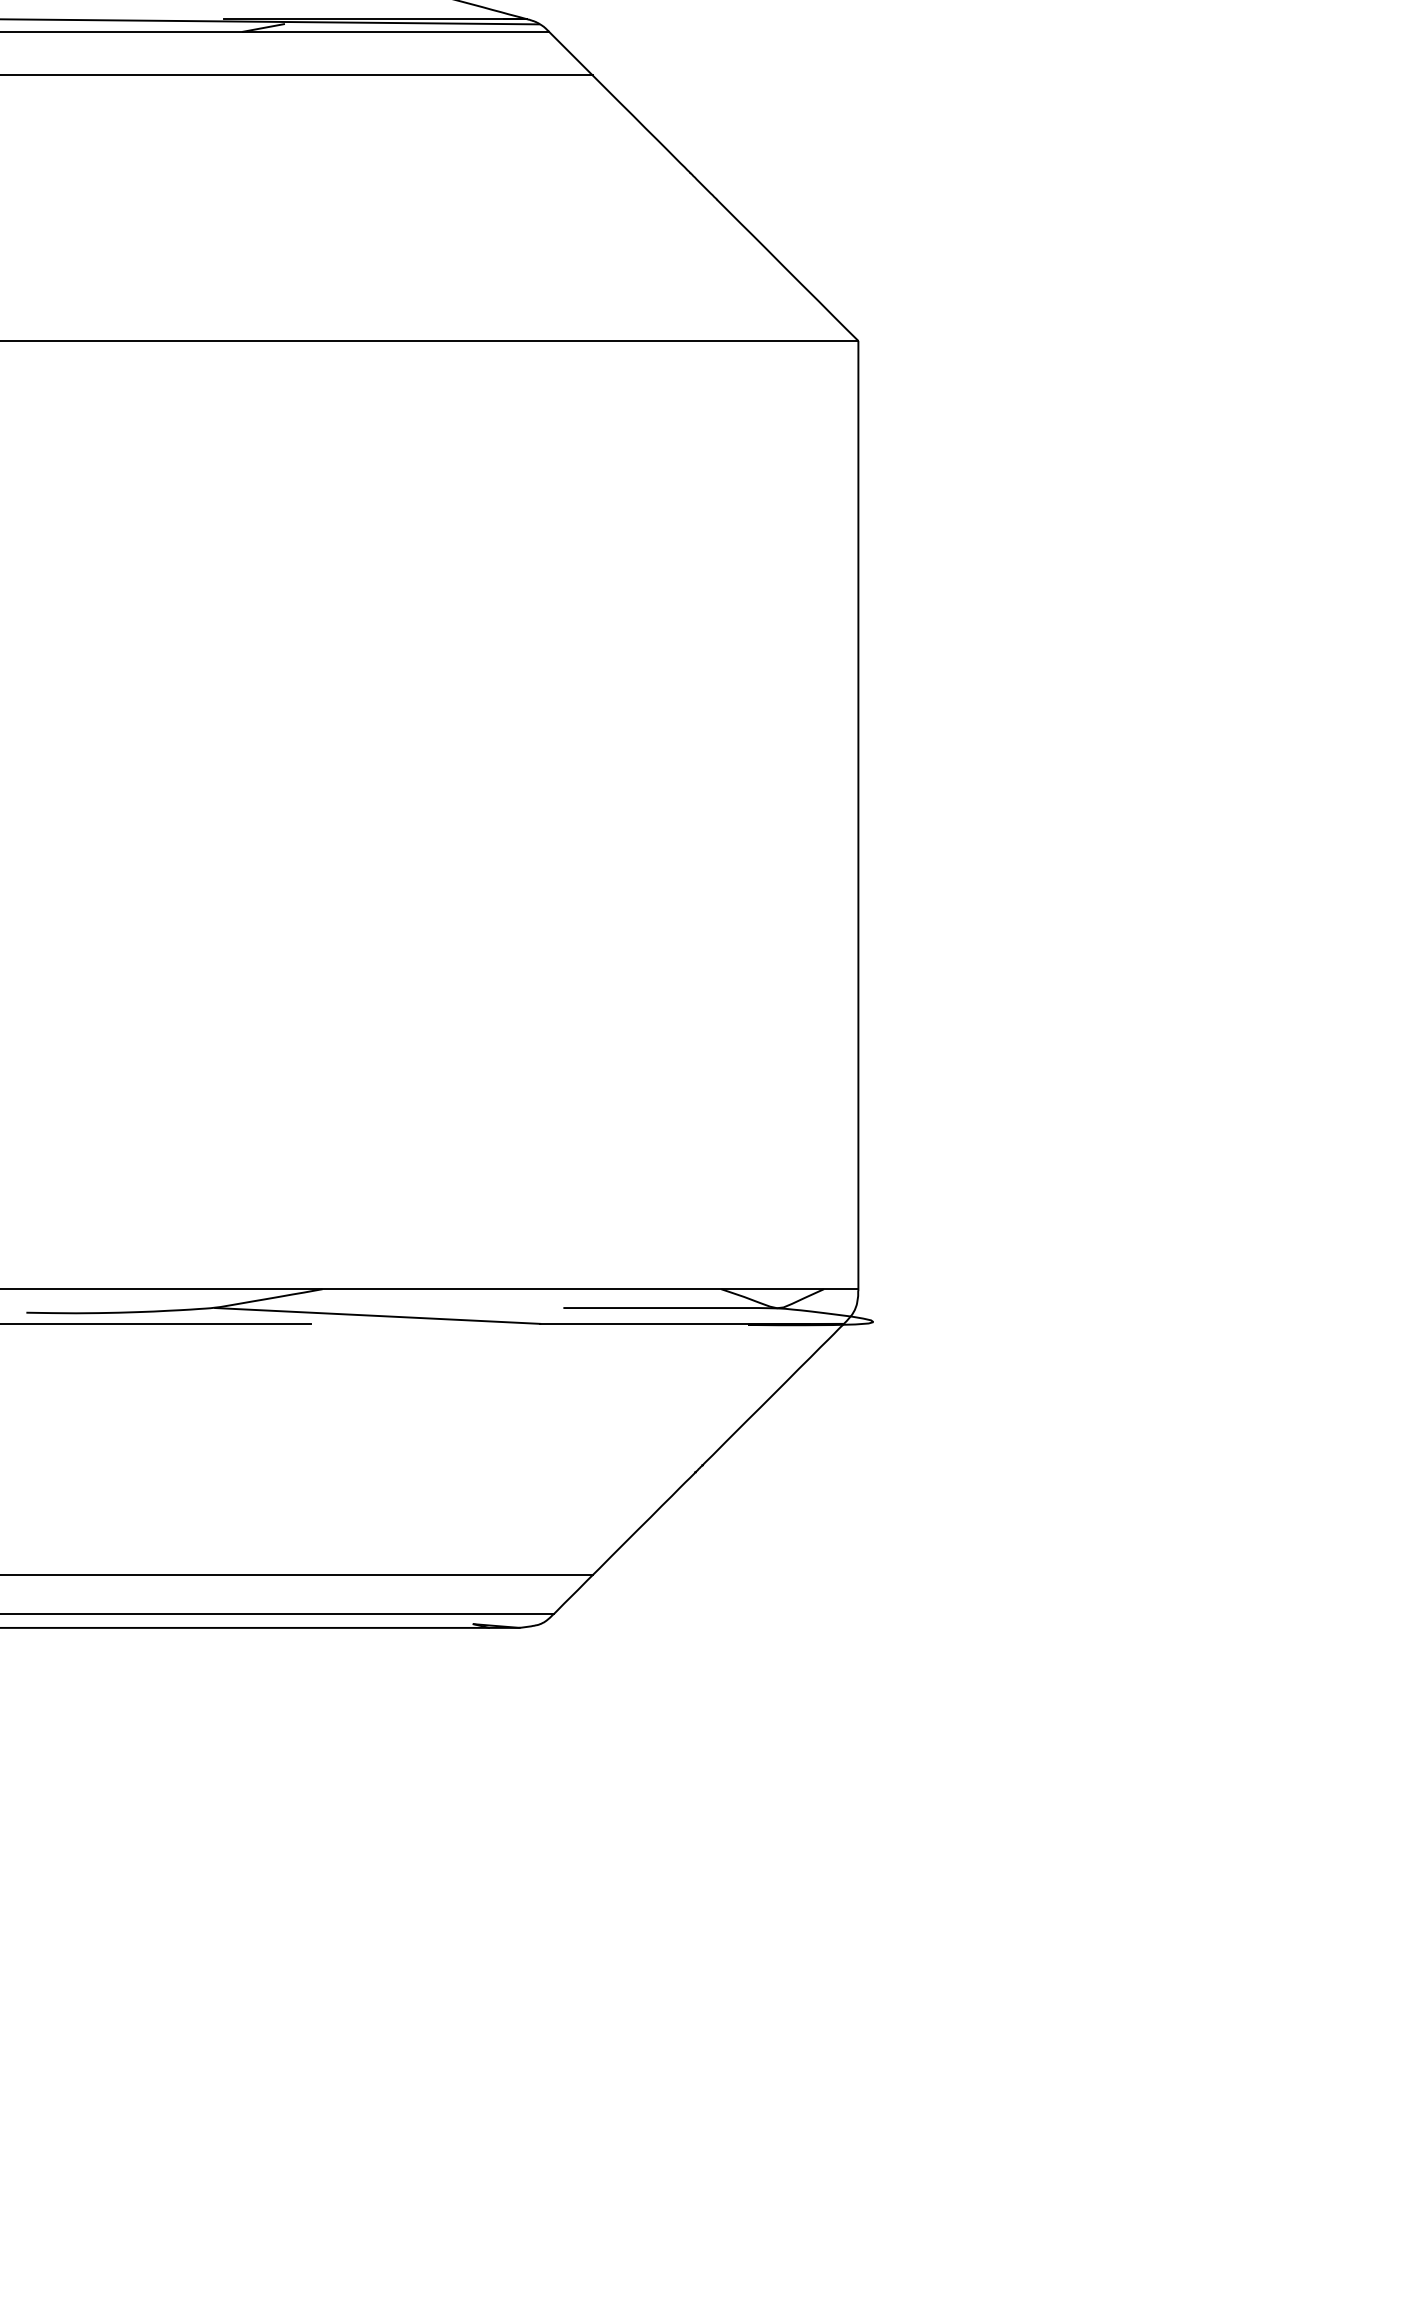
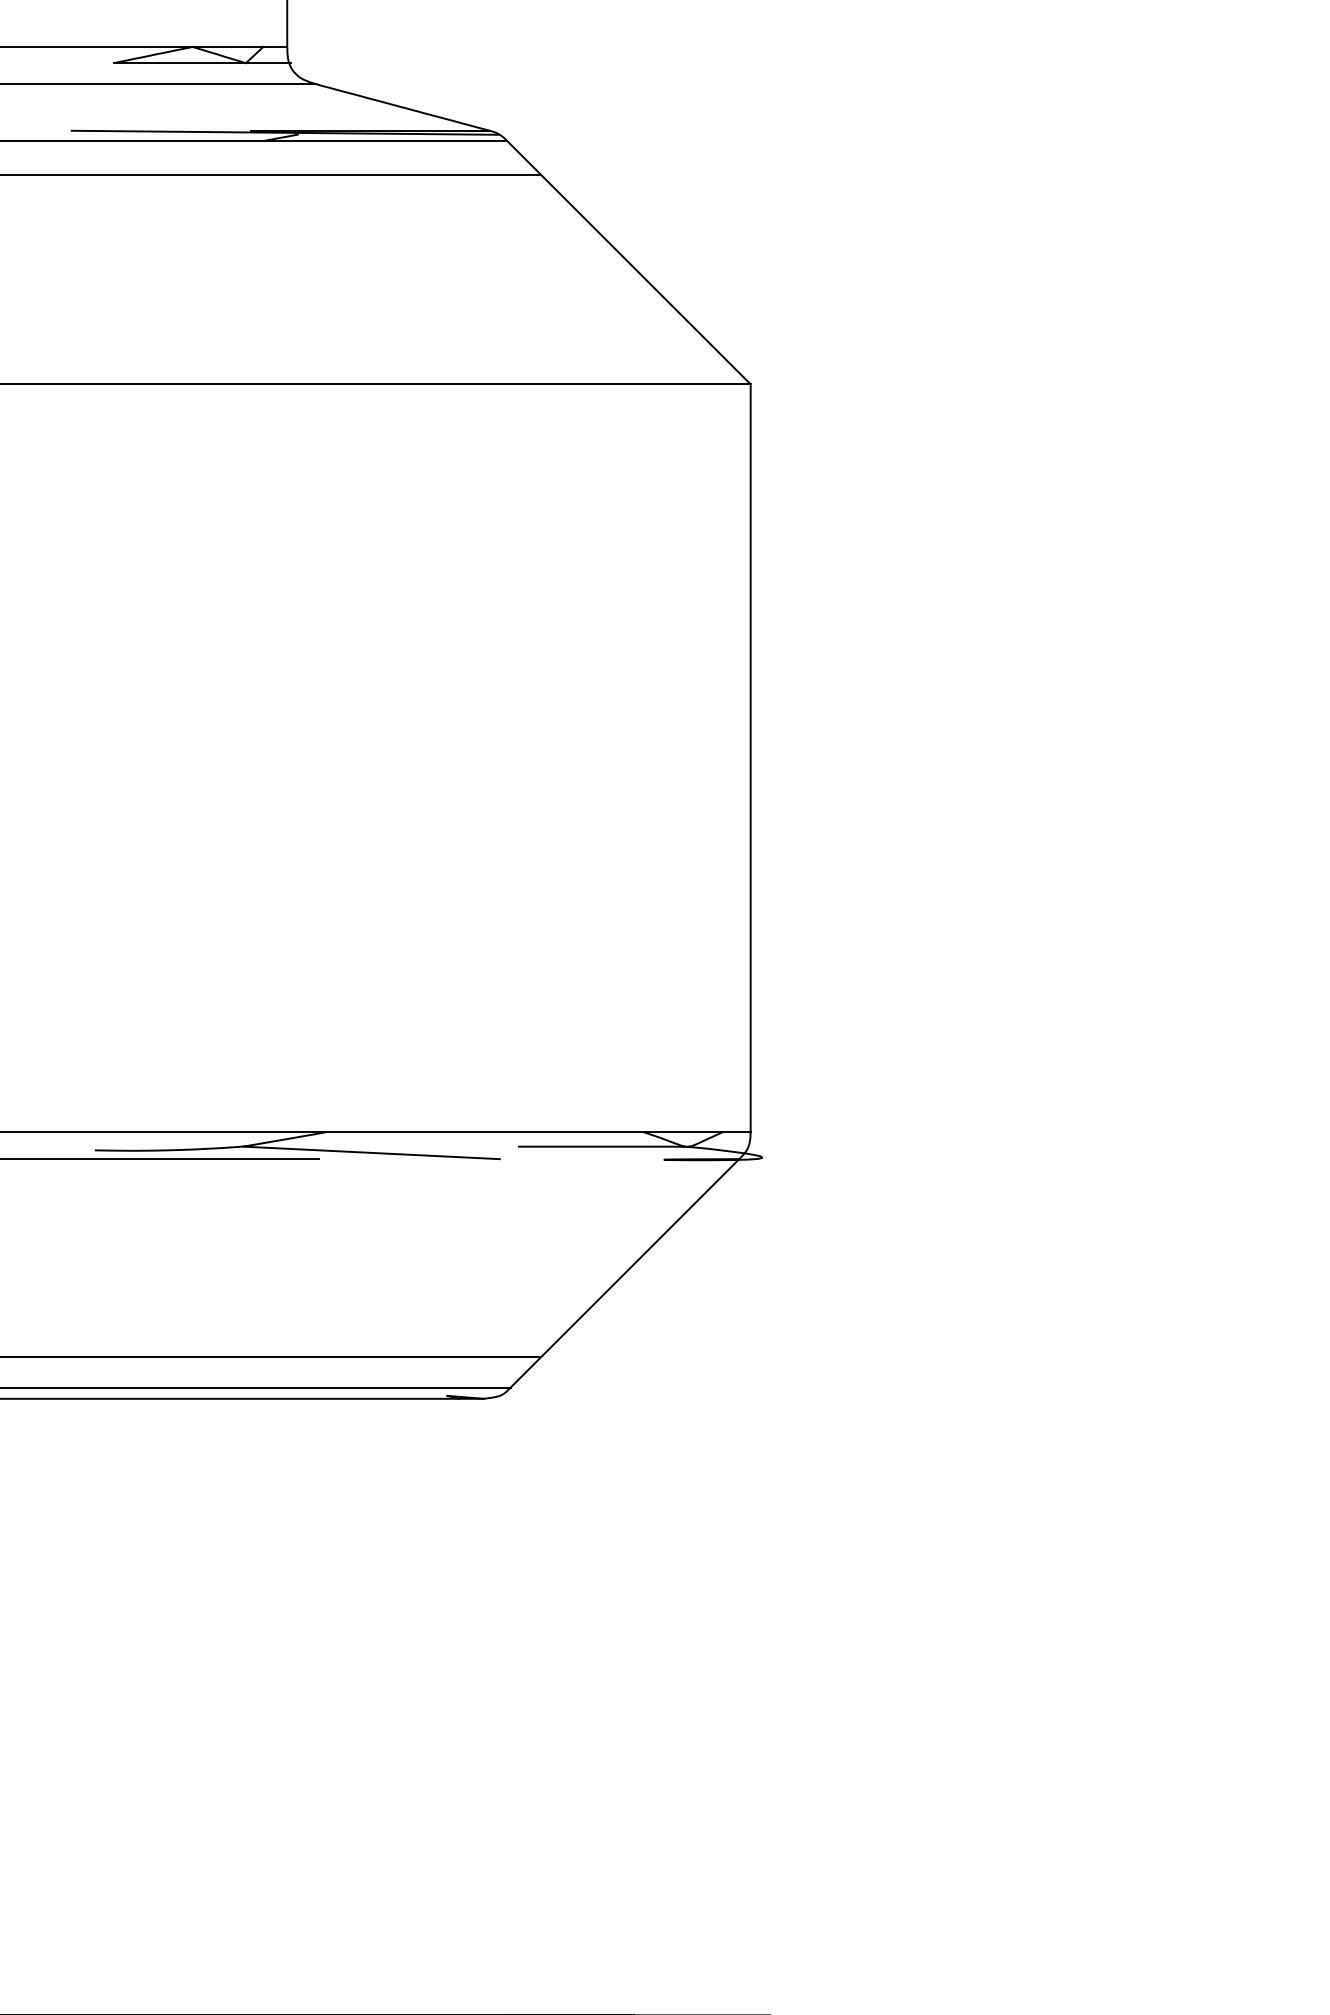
line: (674, 1324) -> (605, 1159), removed

